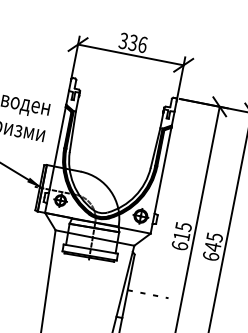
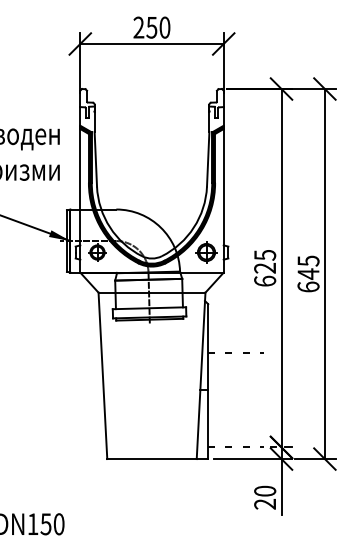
text: (132, 42) -> (151, 27), 336 -> 250
text: (181, 236) -> (264, 268), 615 -> 625

